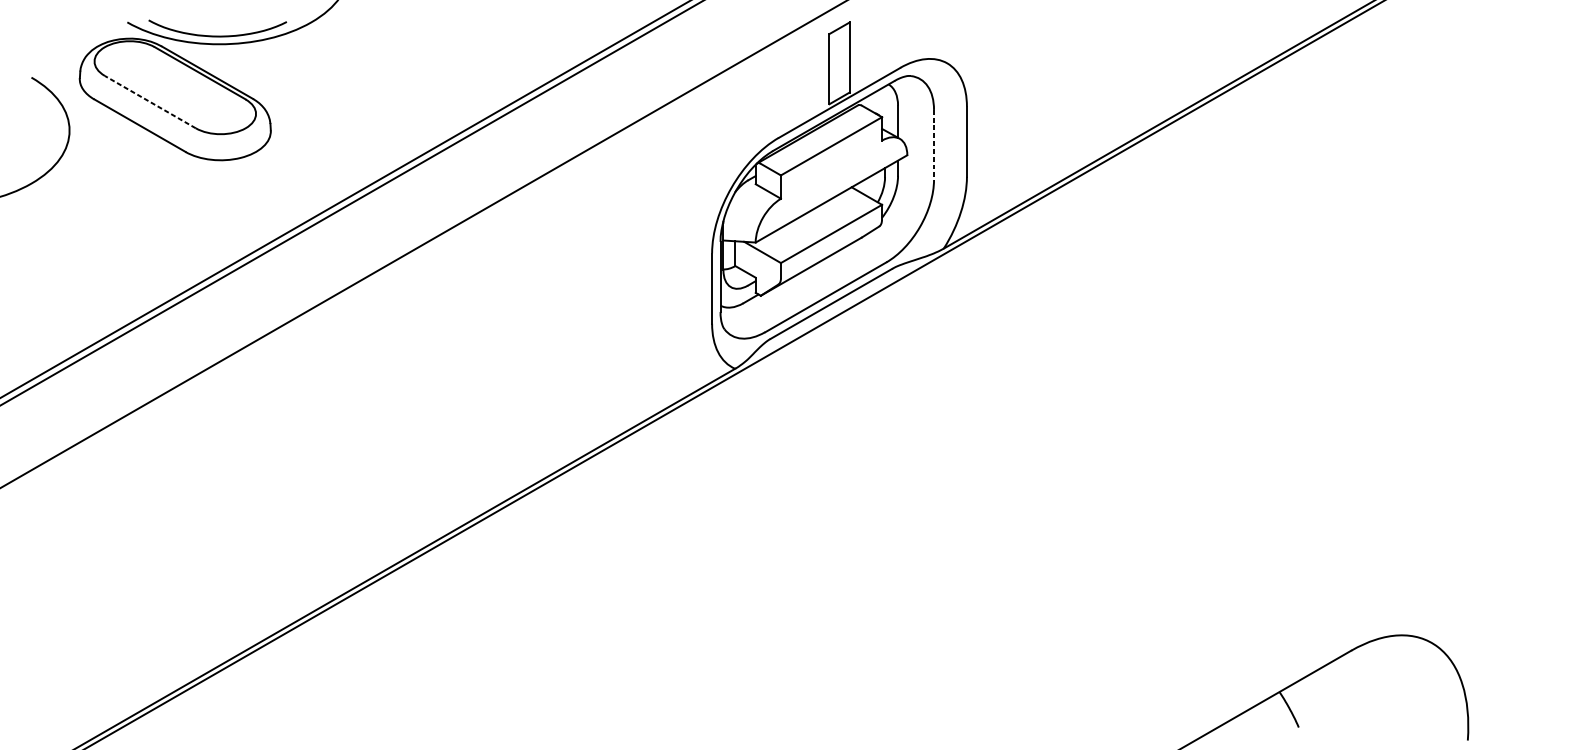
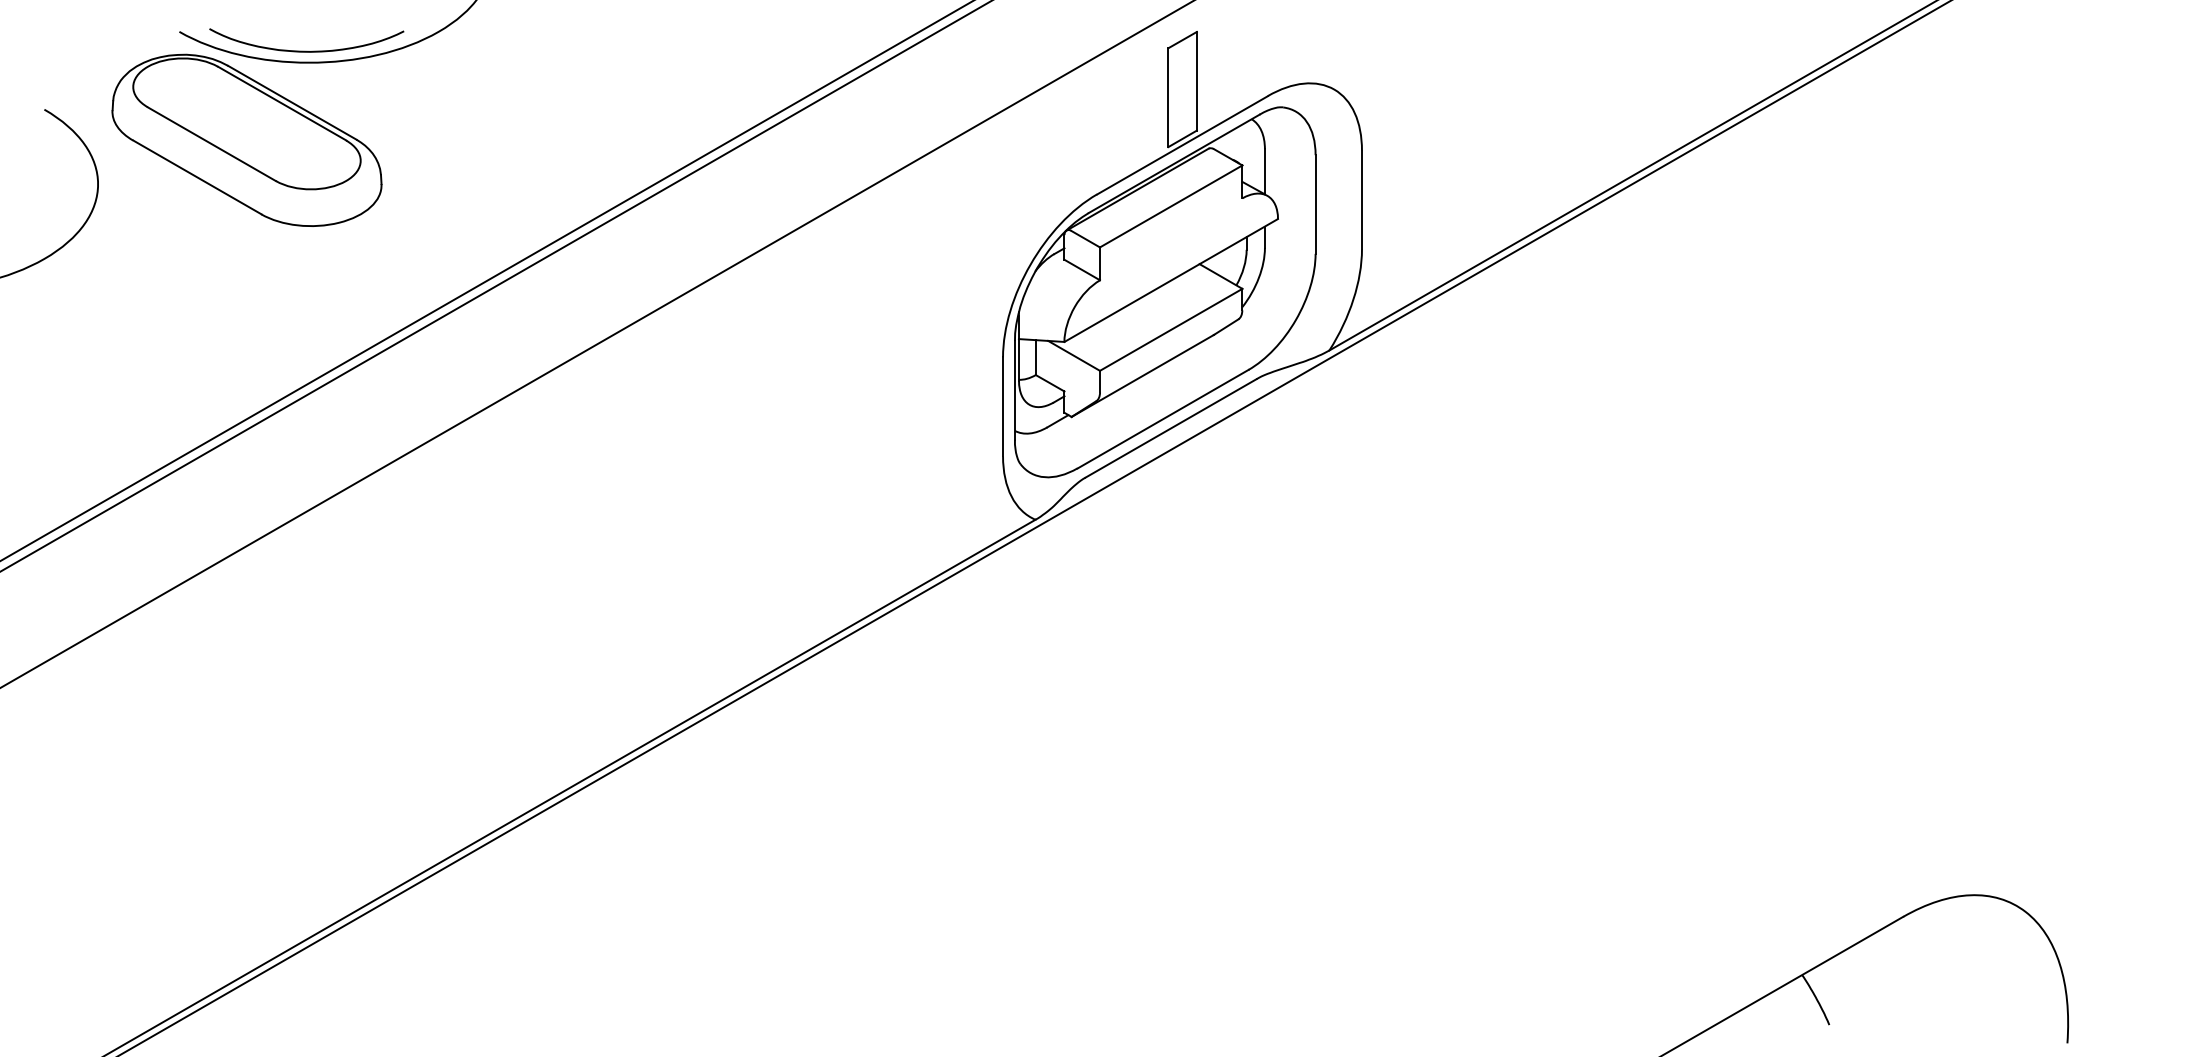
line: (150, 102) -> (211, 144), dashed -> solid
line: (933, 144) -> (1315, 204), dashed -> solid

